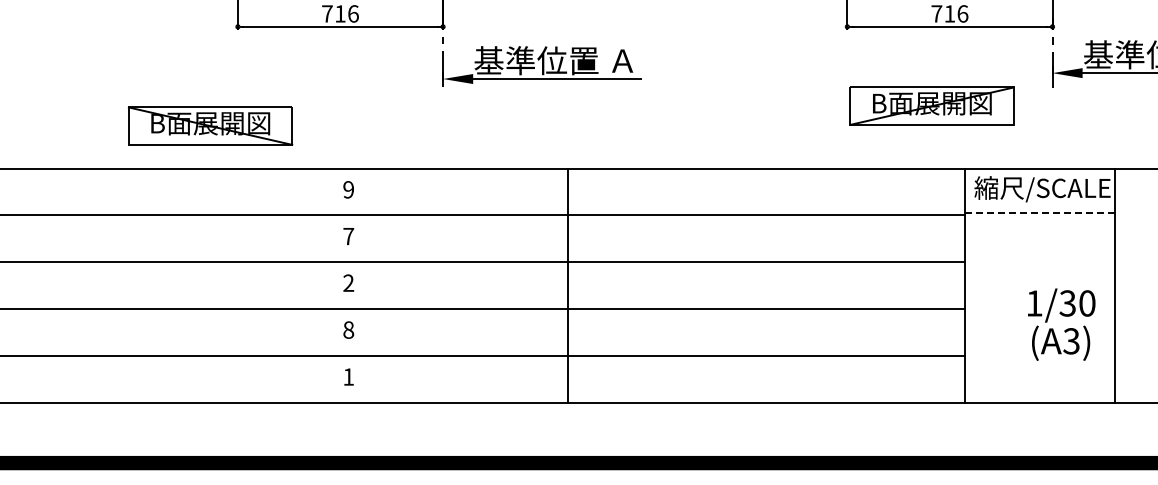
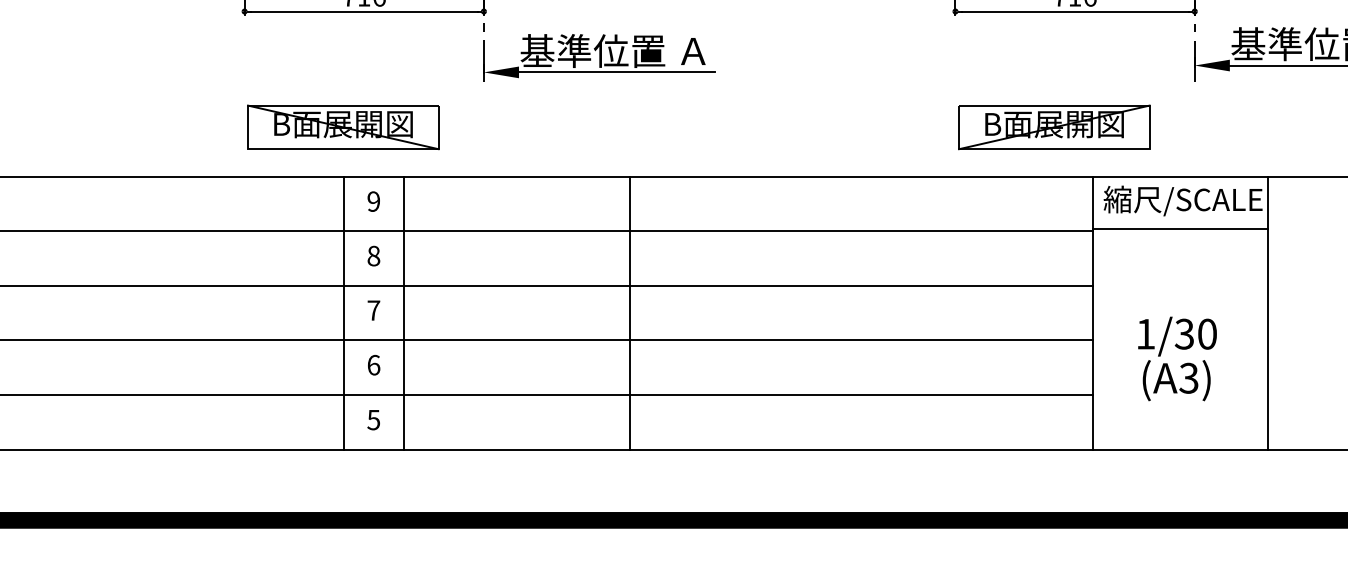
part: (931, 105) -> (1053, 126), moved
part: (210, 125) -> (343, 126), moved
line: (1040, 212) -> (1180, 228), dashed -> solid
text: (348, 236) -> (373, 256), 7 -> 8
text: (348, 282) -> (373, 309), 2 -> 7
line: (322, 285) -> (343, 313), added
line: (374, 285) -> (403, 313), added
text: (1061, 324) -> (1177, 358), moved
text: (348, 329) -> (373, 364), 8 -> 6
text: (348, 376) -> (373, 419), 1 -> 5

